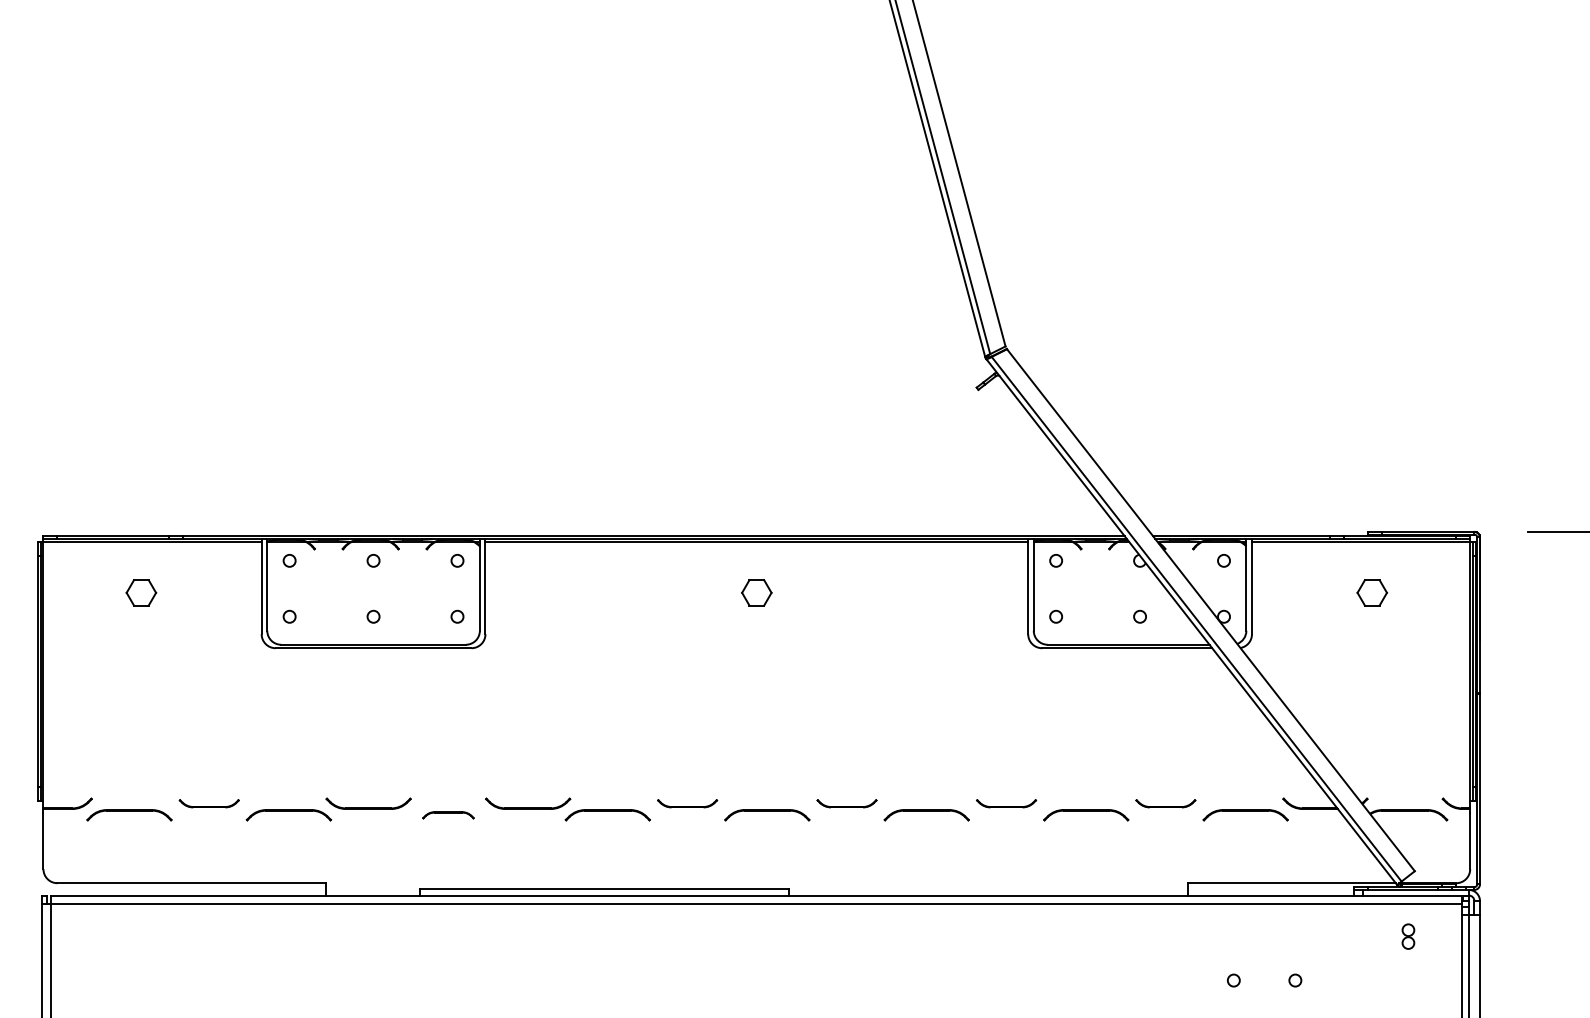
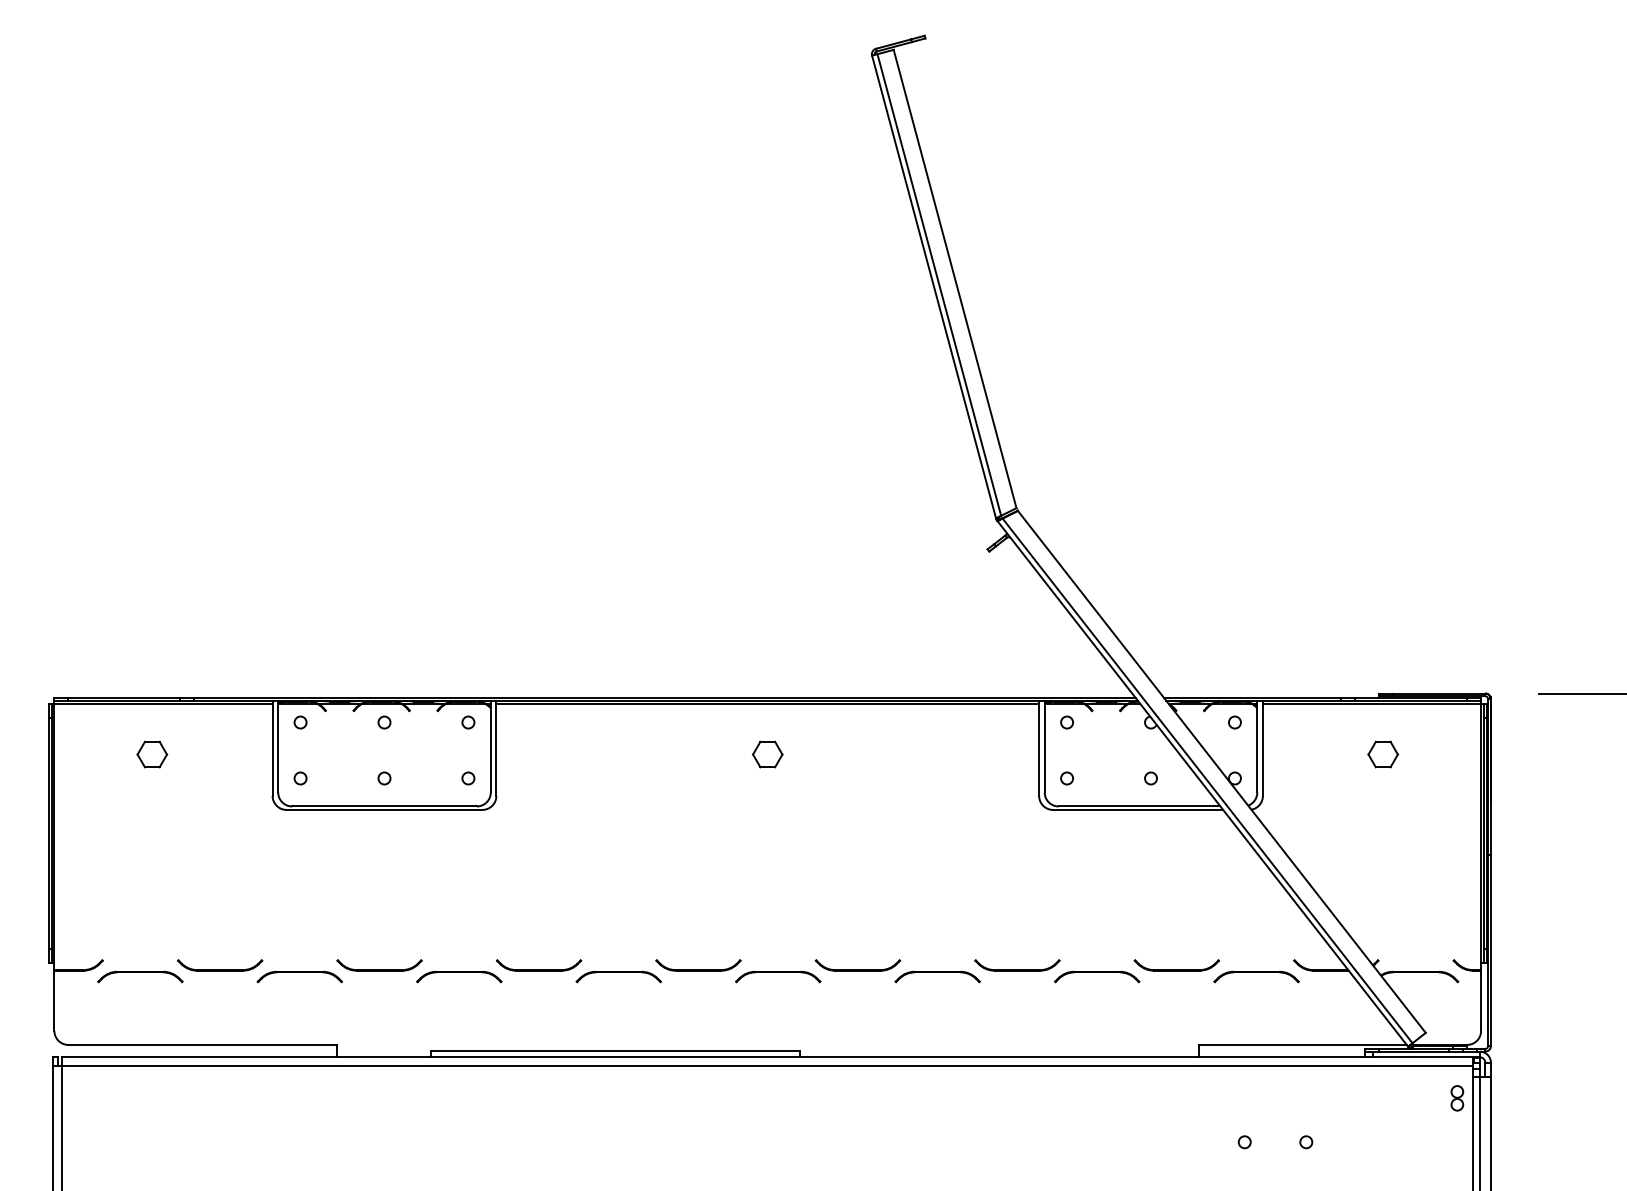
part: (209, 803) -> (220, 965), size x1.43
part: (687, 803) -> (698, 965), size x1.43
part: (846, 803) -> (857, 965), size x1.43
part: (1006, 803) -> (1017, 965), size x1.43
part: (1165, 803) -> (1176, 965), size x1.43
part: (448, 814) -> (459, 976), size x1.67
part: (1408, 936) -> (1457, 1098), moved

